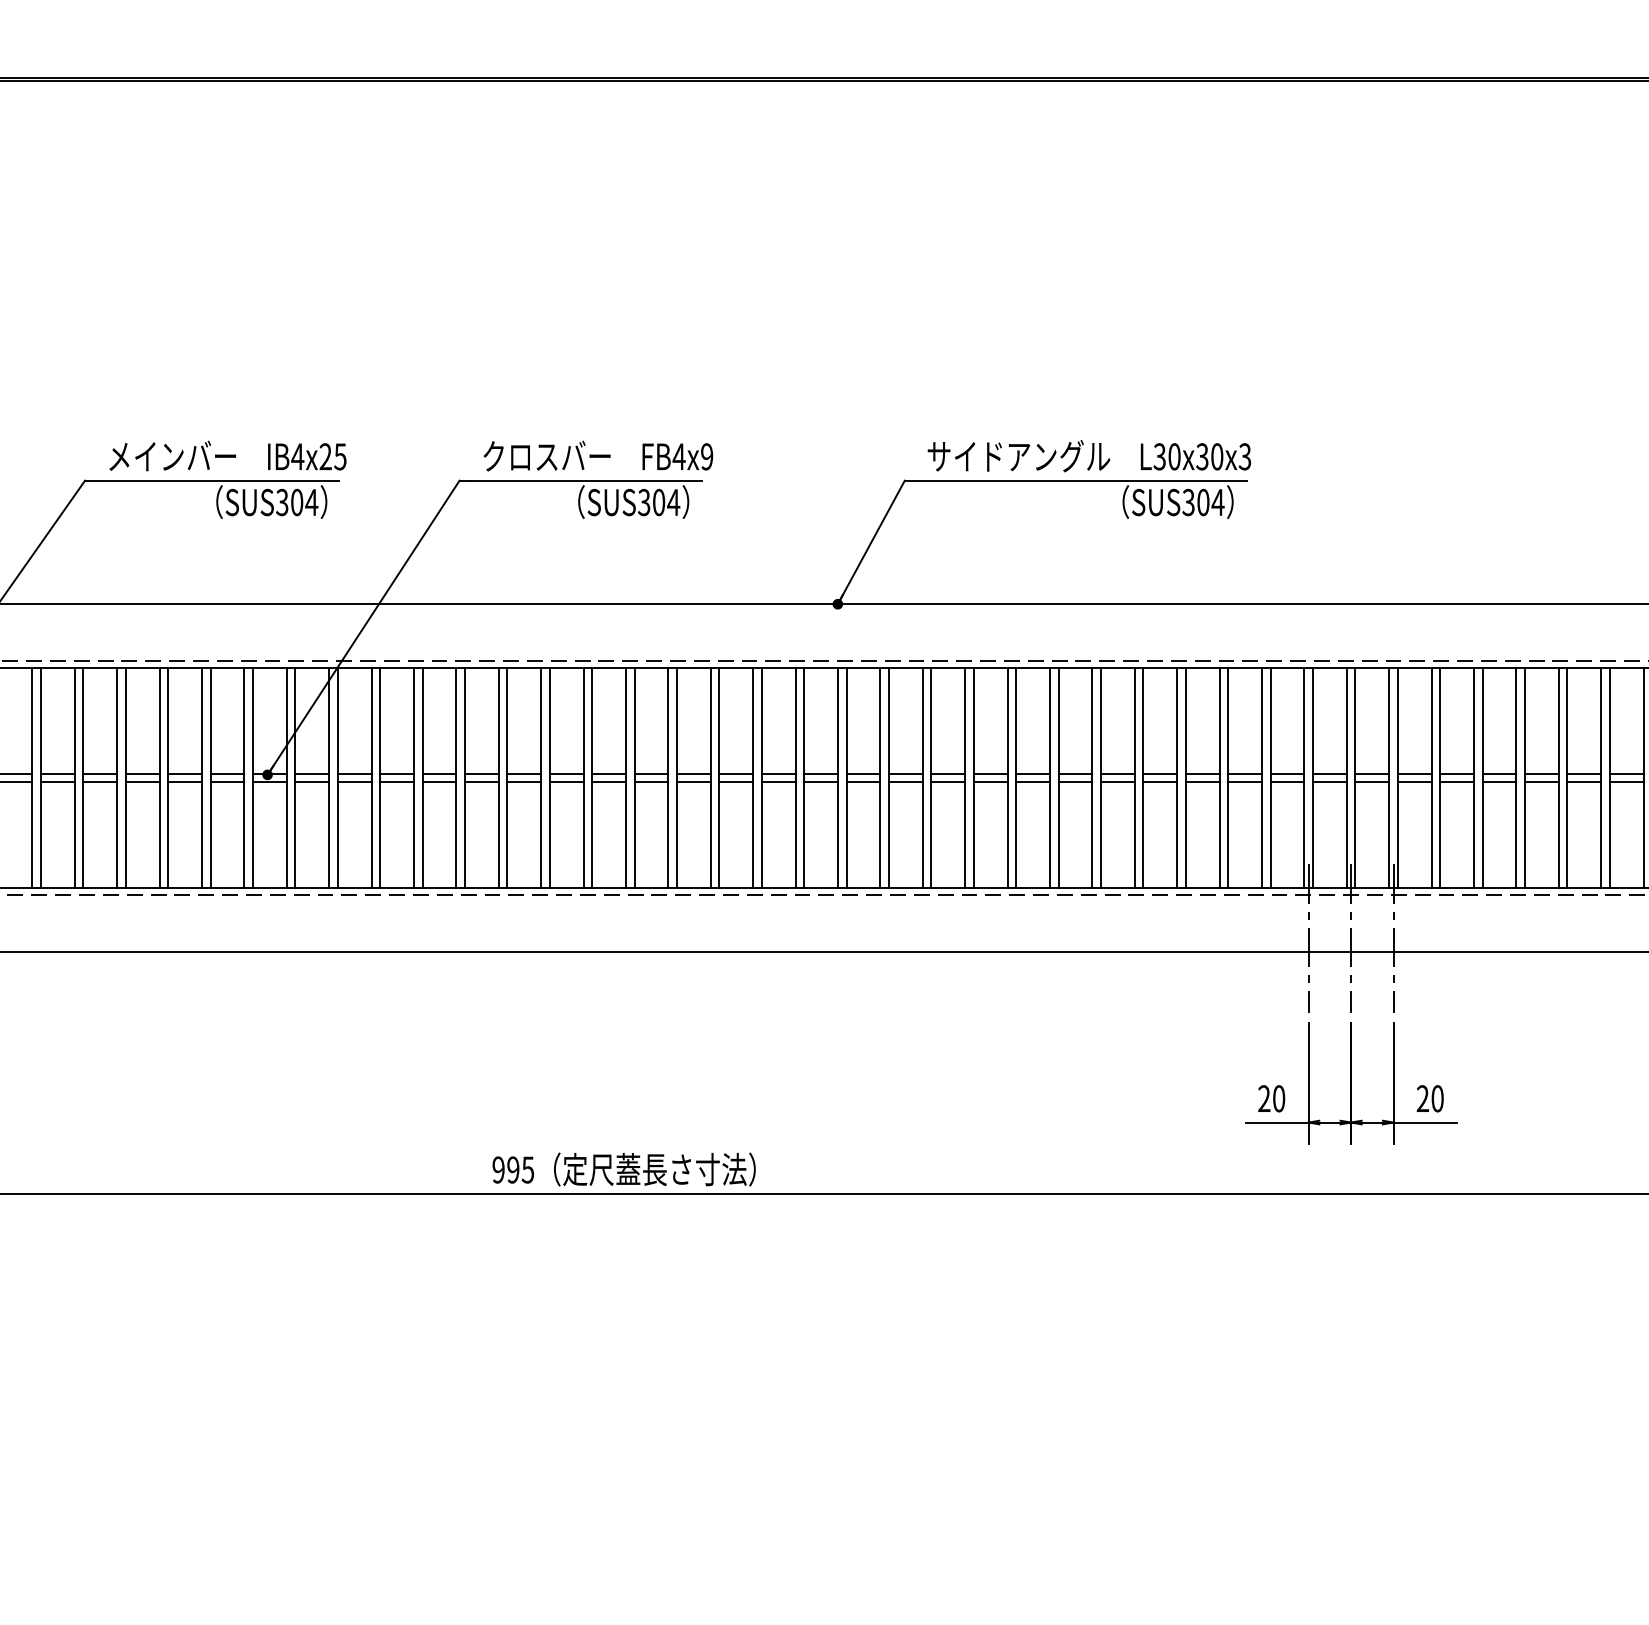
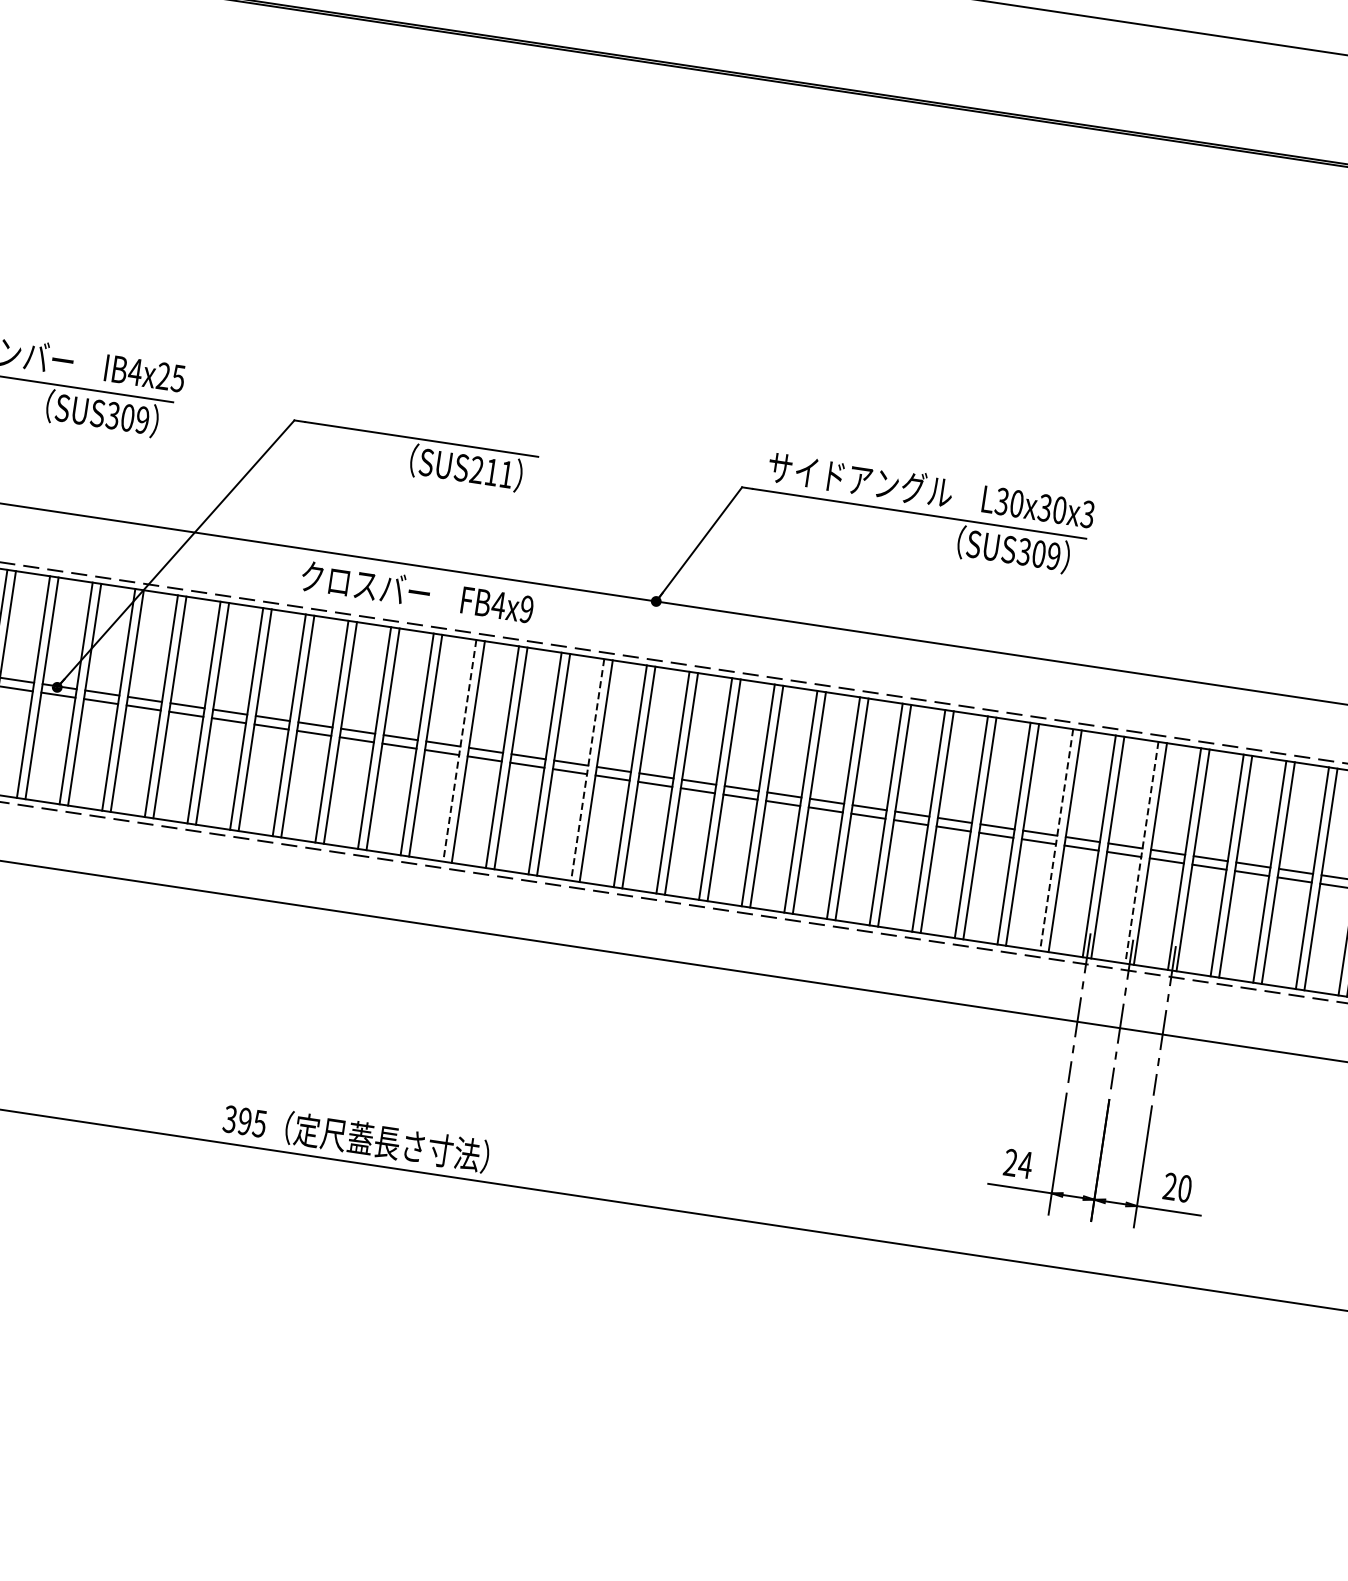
text: (598, 455) -> (417, 591), moved
text: (311, 502) -> (142, 420), SUS304 -> SUS309
text: (659, 502) -> (492, 472), SUS304 -> SUS211
text: (1217, 502) -> (1053, 556), SUS304 -> SUS309
line: (668, 778) -> (459, 751), solid -> dashed
line: (795, 778) -> (587, 770), solid -> dashed
line: (1262, 778) -> (1057, 840), solid -> dashed
line: (1346, 778) -> (1141, 853), solid -> dashed
text: (1278, 1098) -> (1025, 1164), 20 -> 24
text: (498, 1169) -> (230, 1118), 995 -> 395

